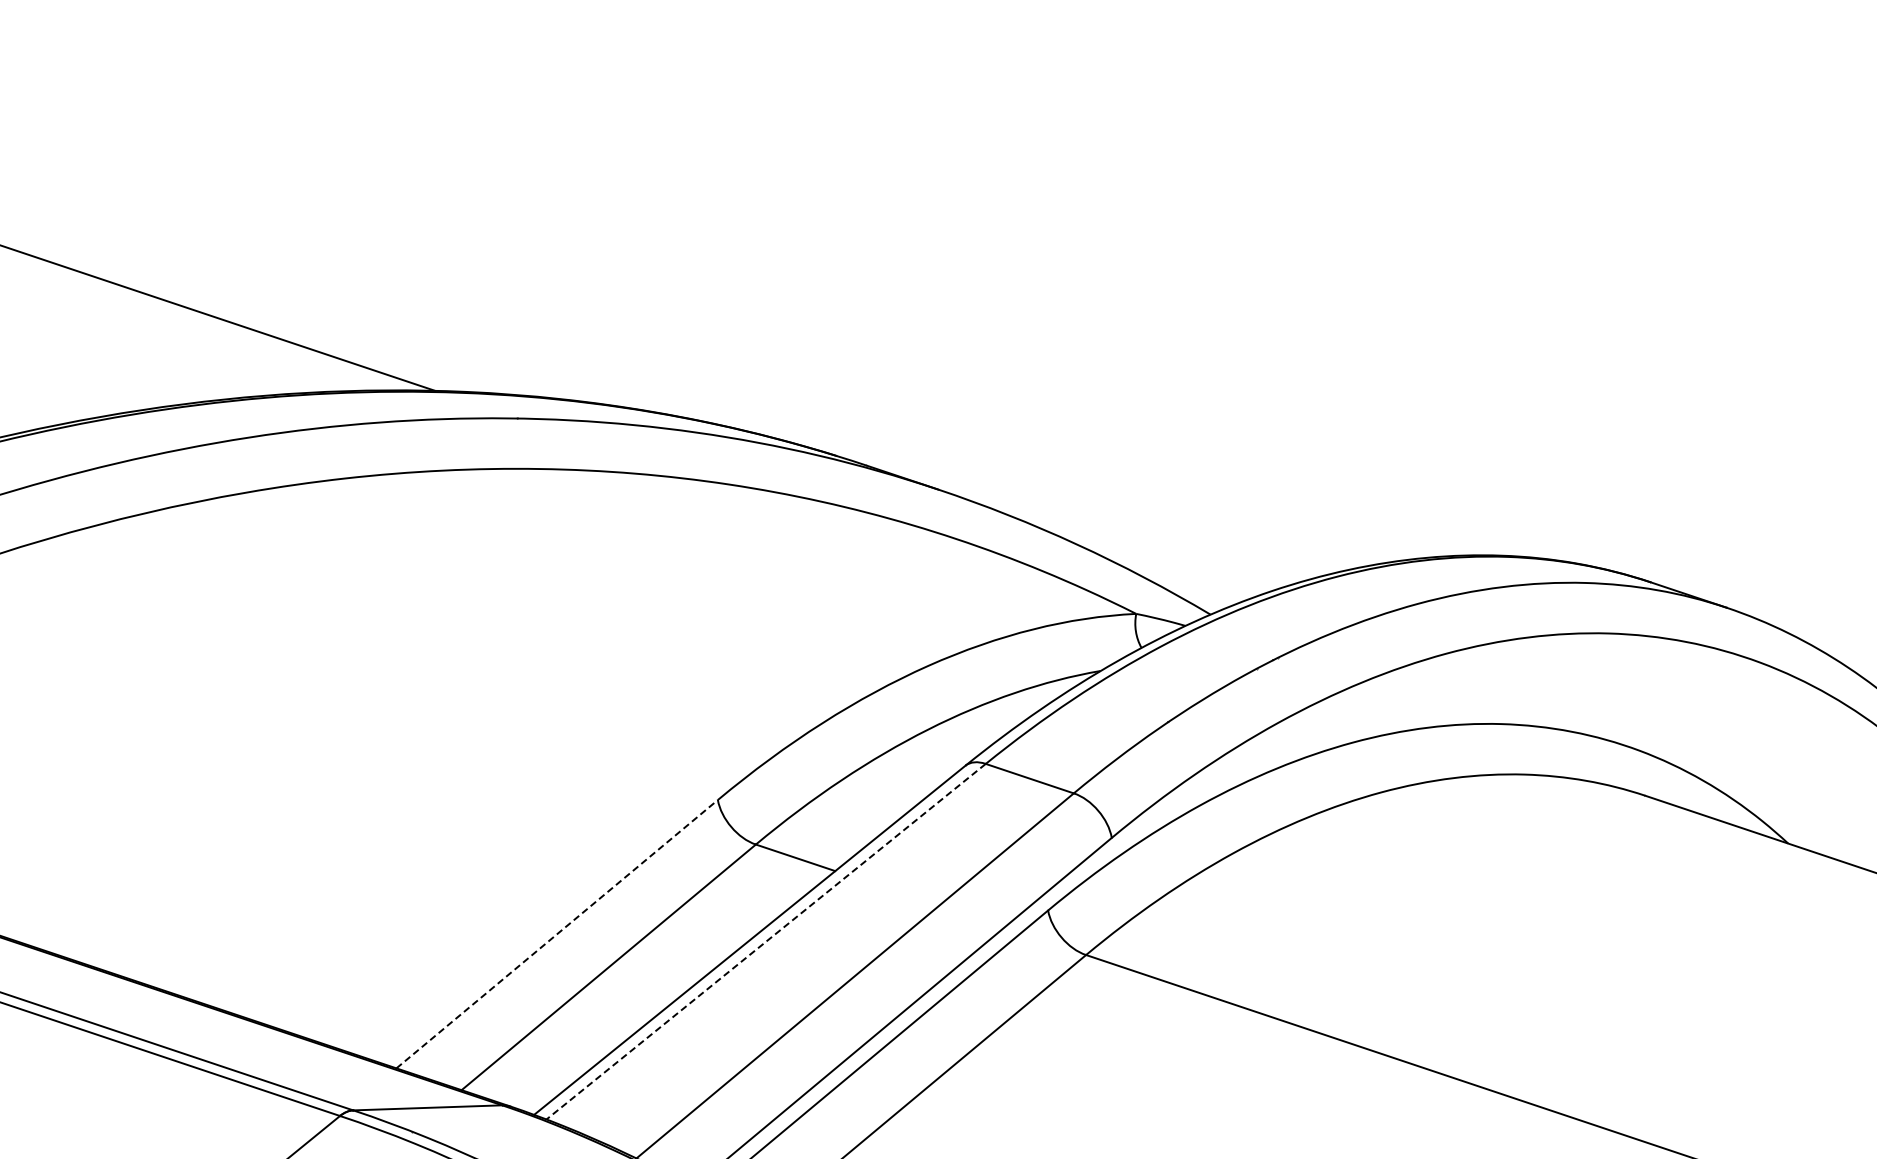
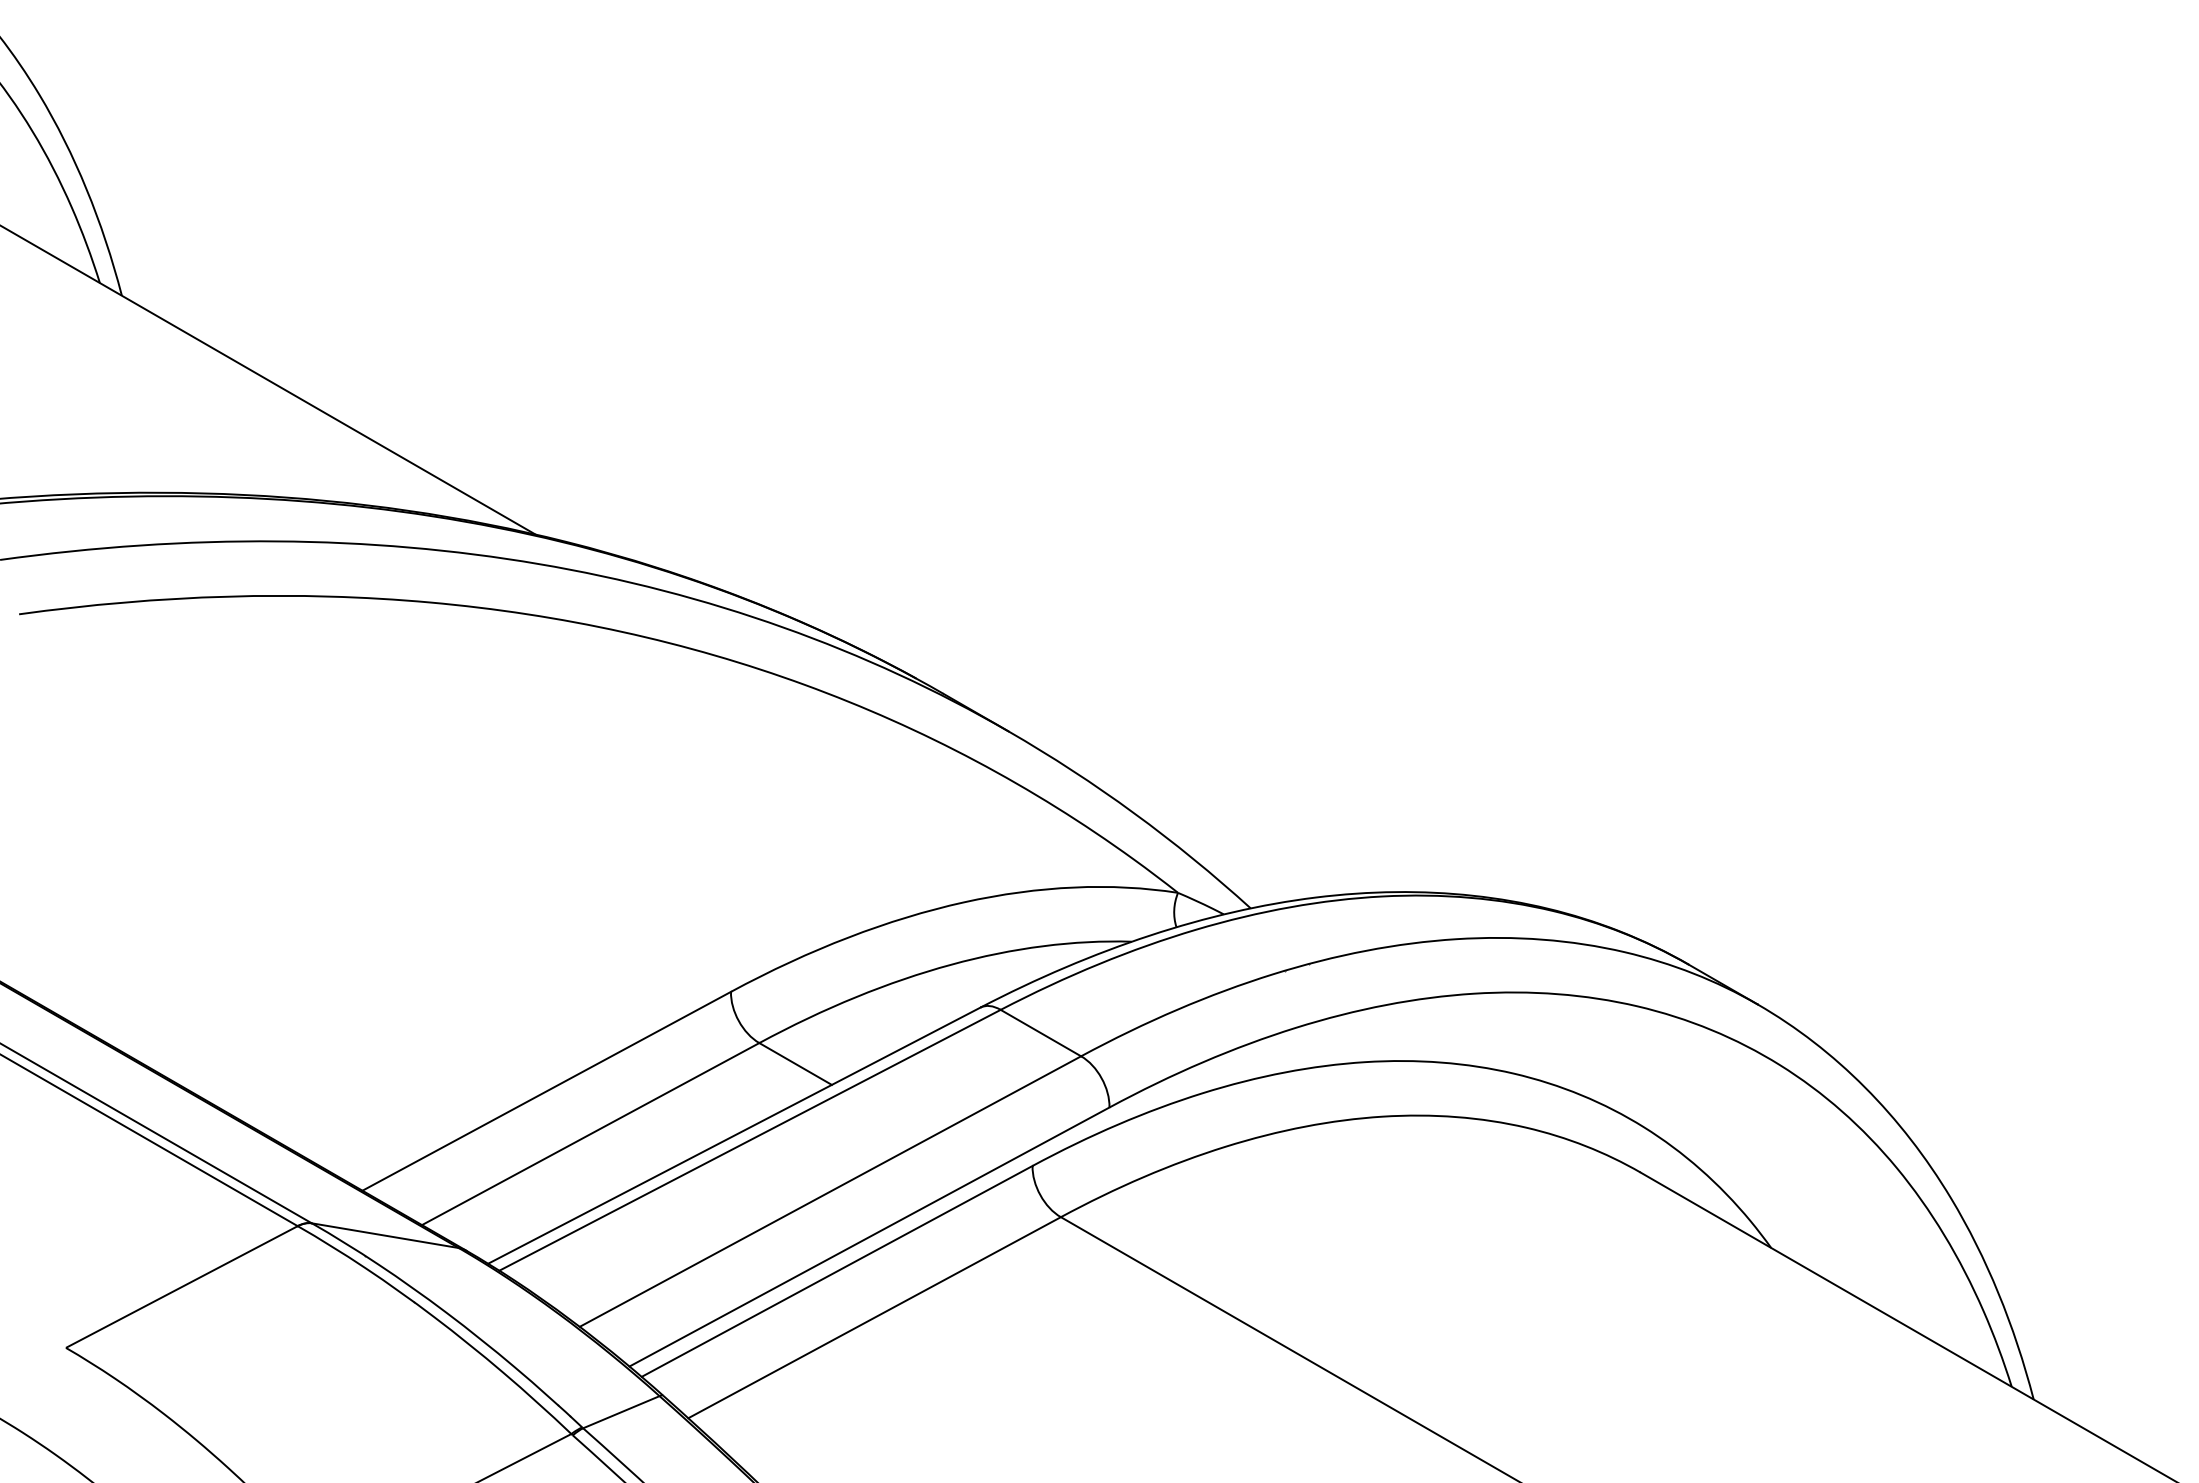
line: (557, 934) -> (547, 1091), dashed -> solid
line: (766, 941) -> (750, 1140), dashed -> solid

